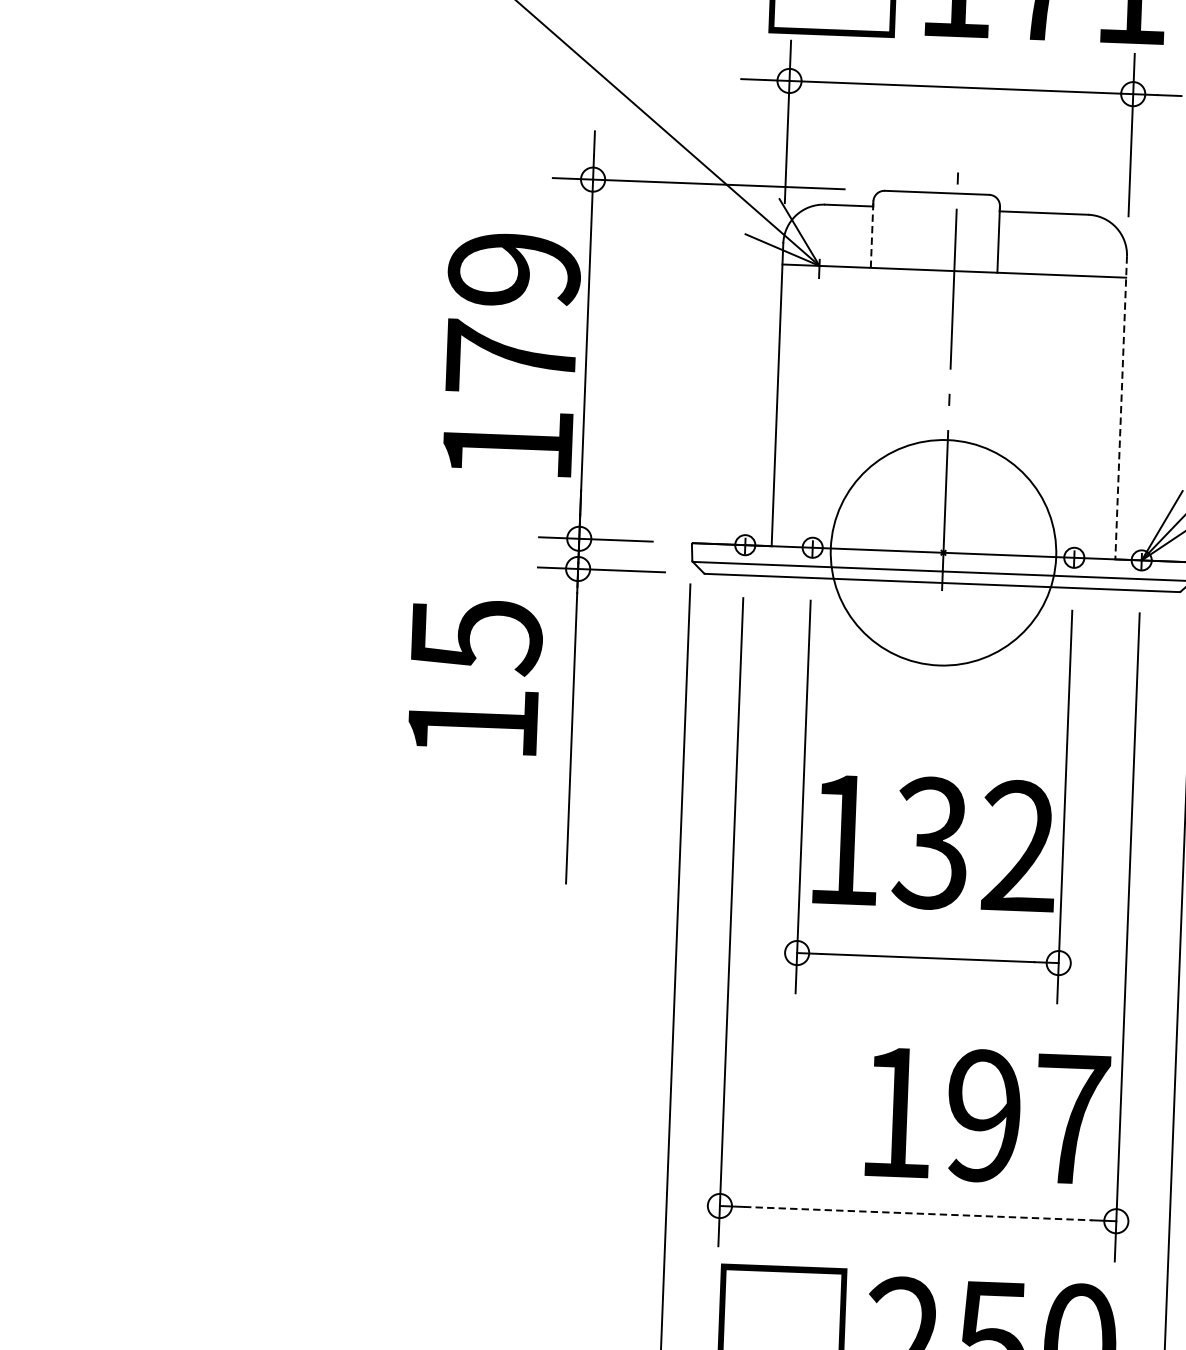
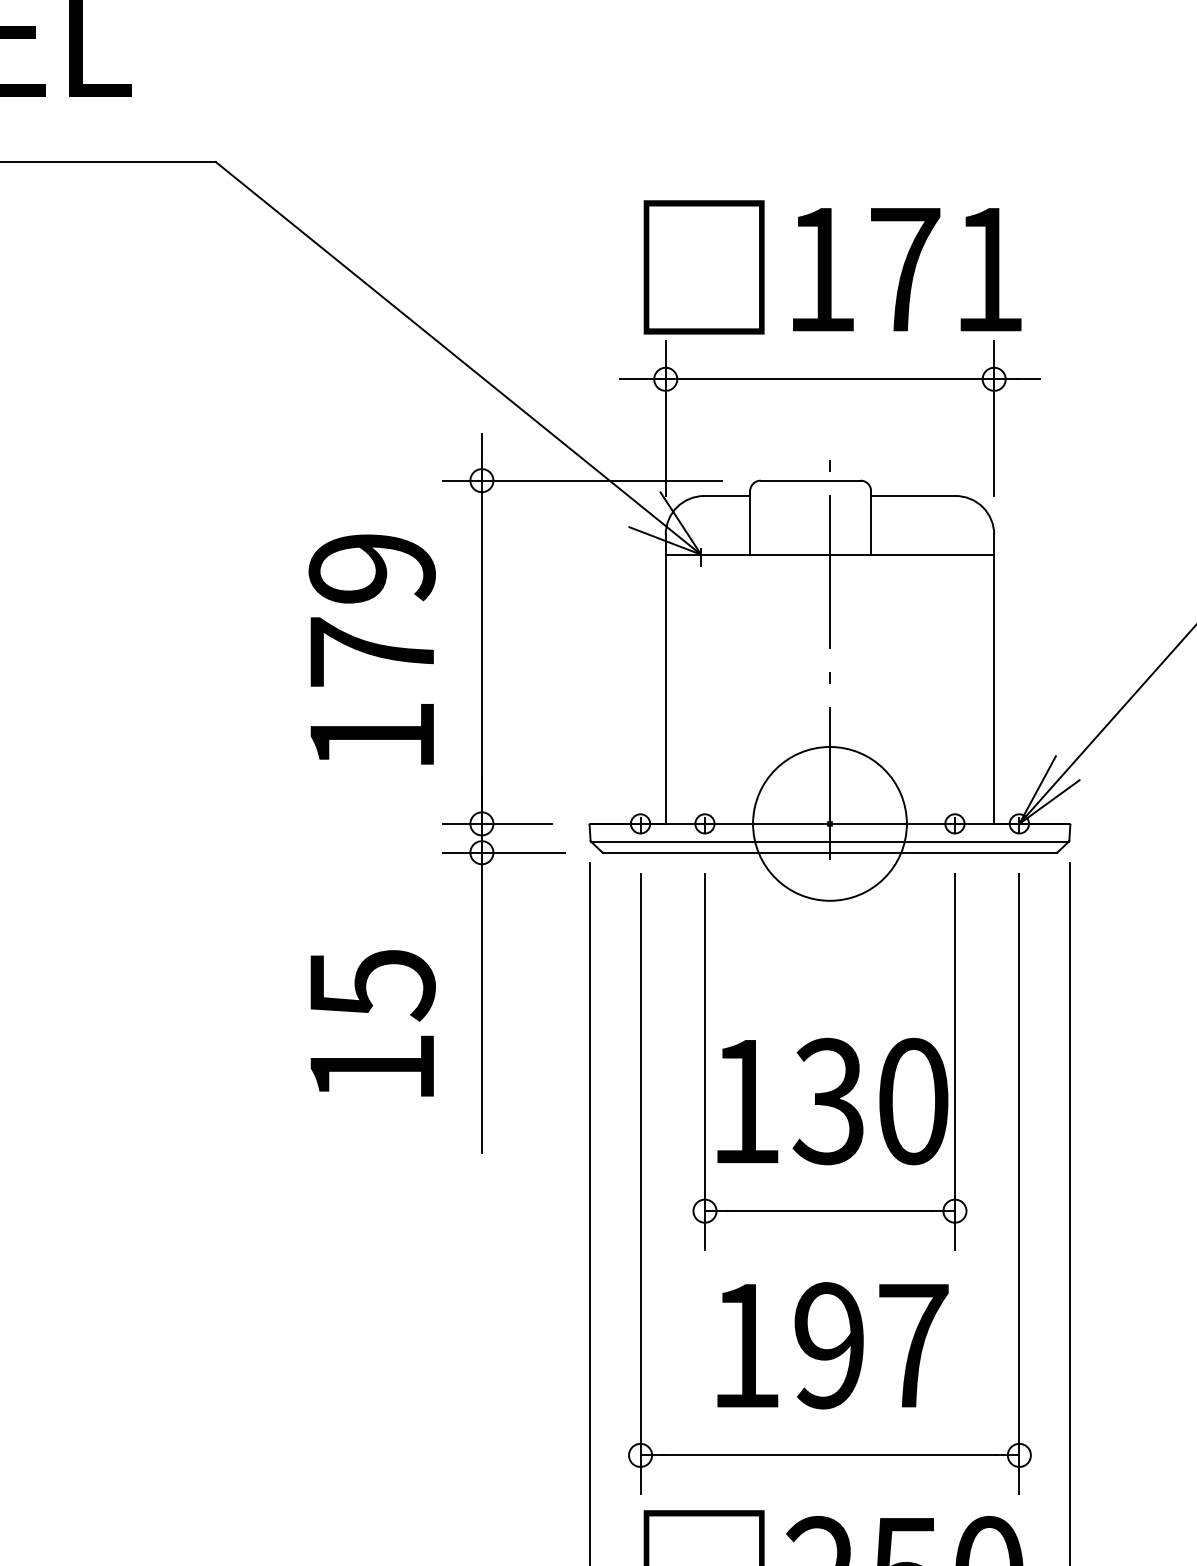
line: (872, 234) -> (750, 522), dashed -> solid
text: (510, 354) -> (371, 649), moved
line: (1121, 408) -> (994, 679), dashed -> solid
circle: (943, 552) -> (829, 823), size x0.71
text: (475, 676) -> (372, 1023), moved
text: (1019, 846) -> (913, 1101), 132 -> 130
text: (987, 1115) -> (832, 1345), moved
line: (918, 1213) -> (830, 1455), dashed -> solid

